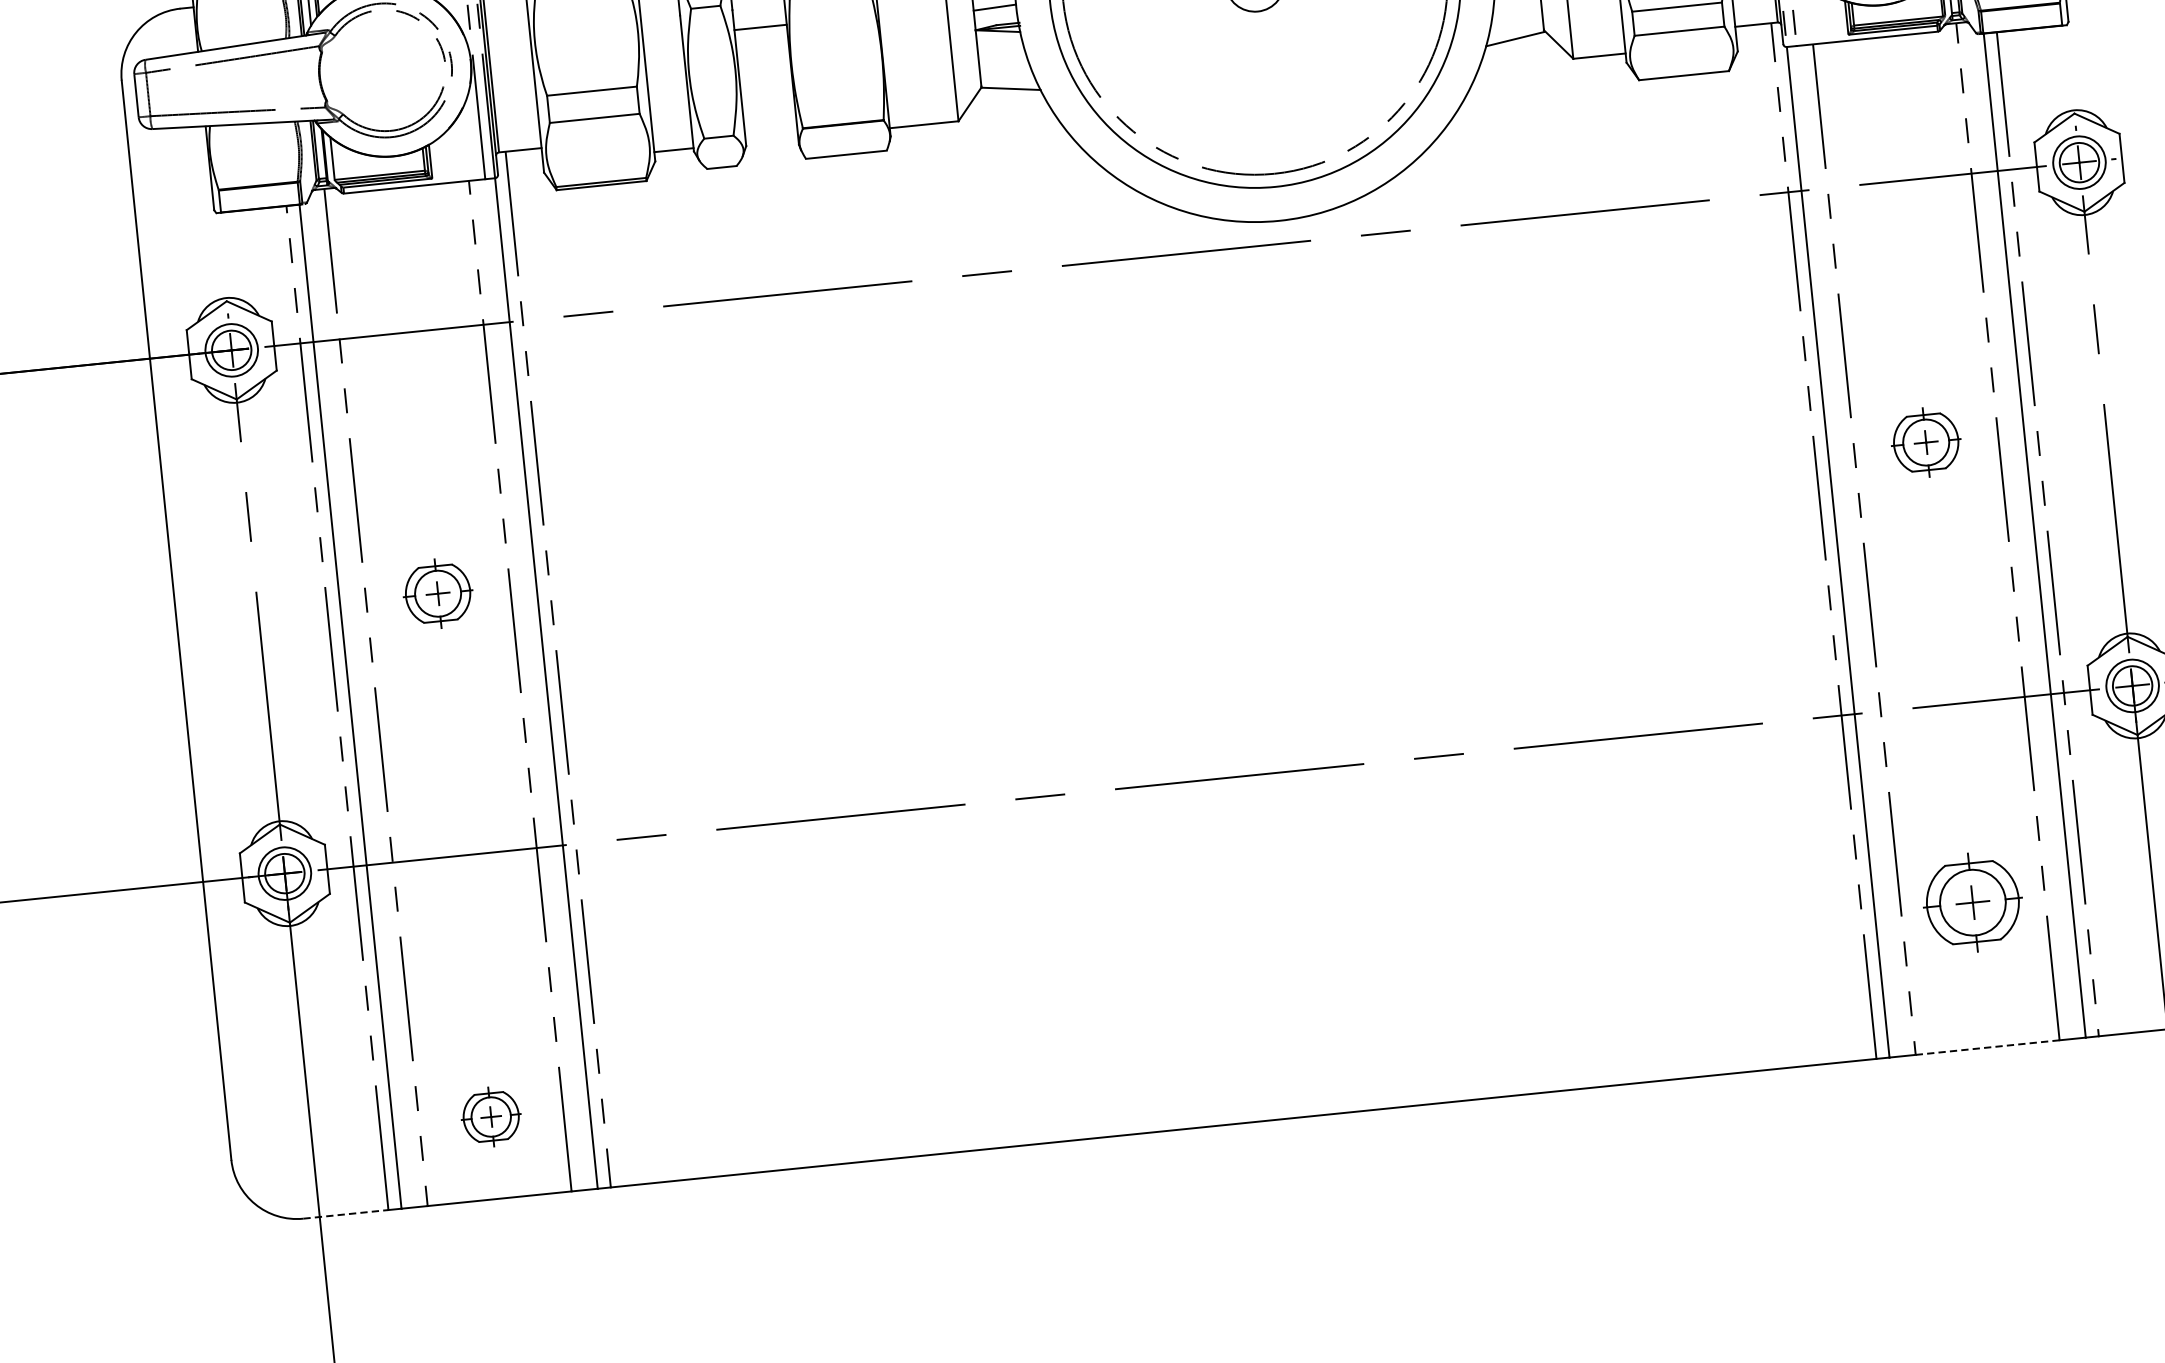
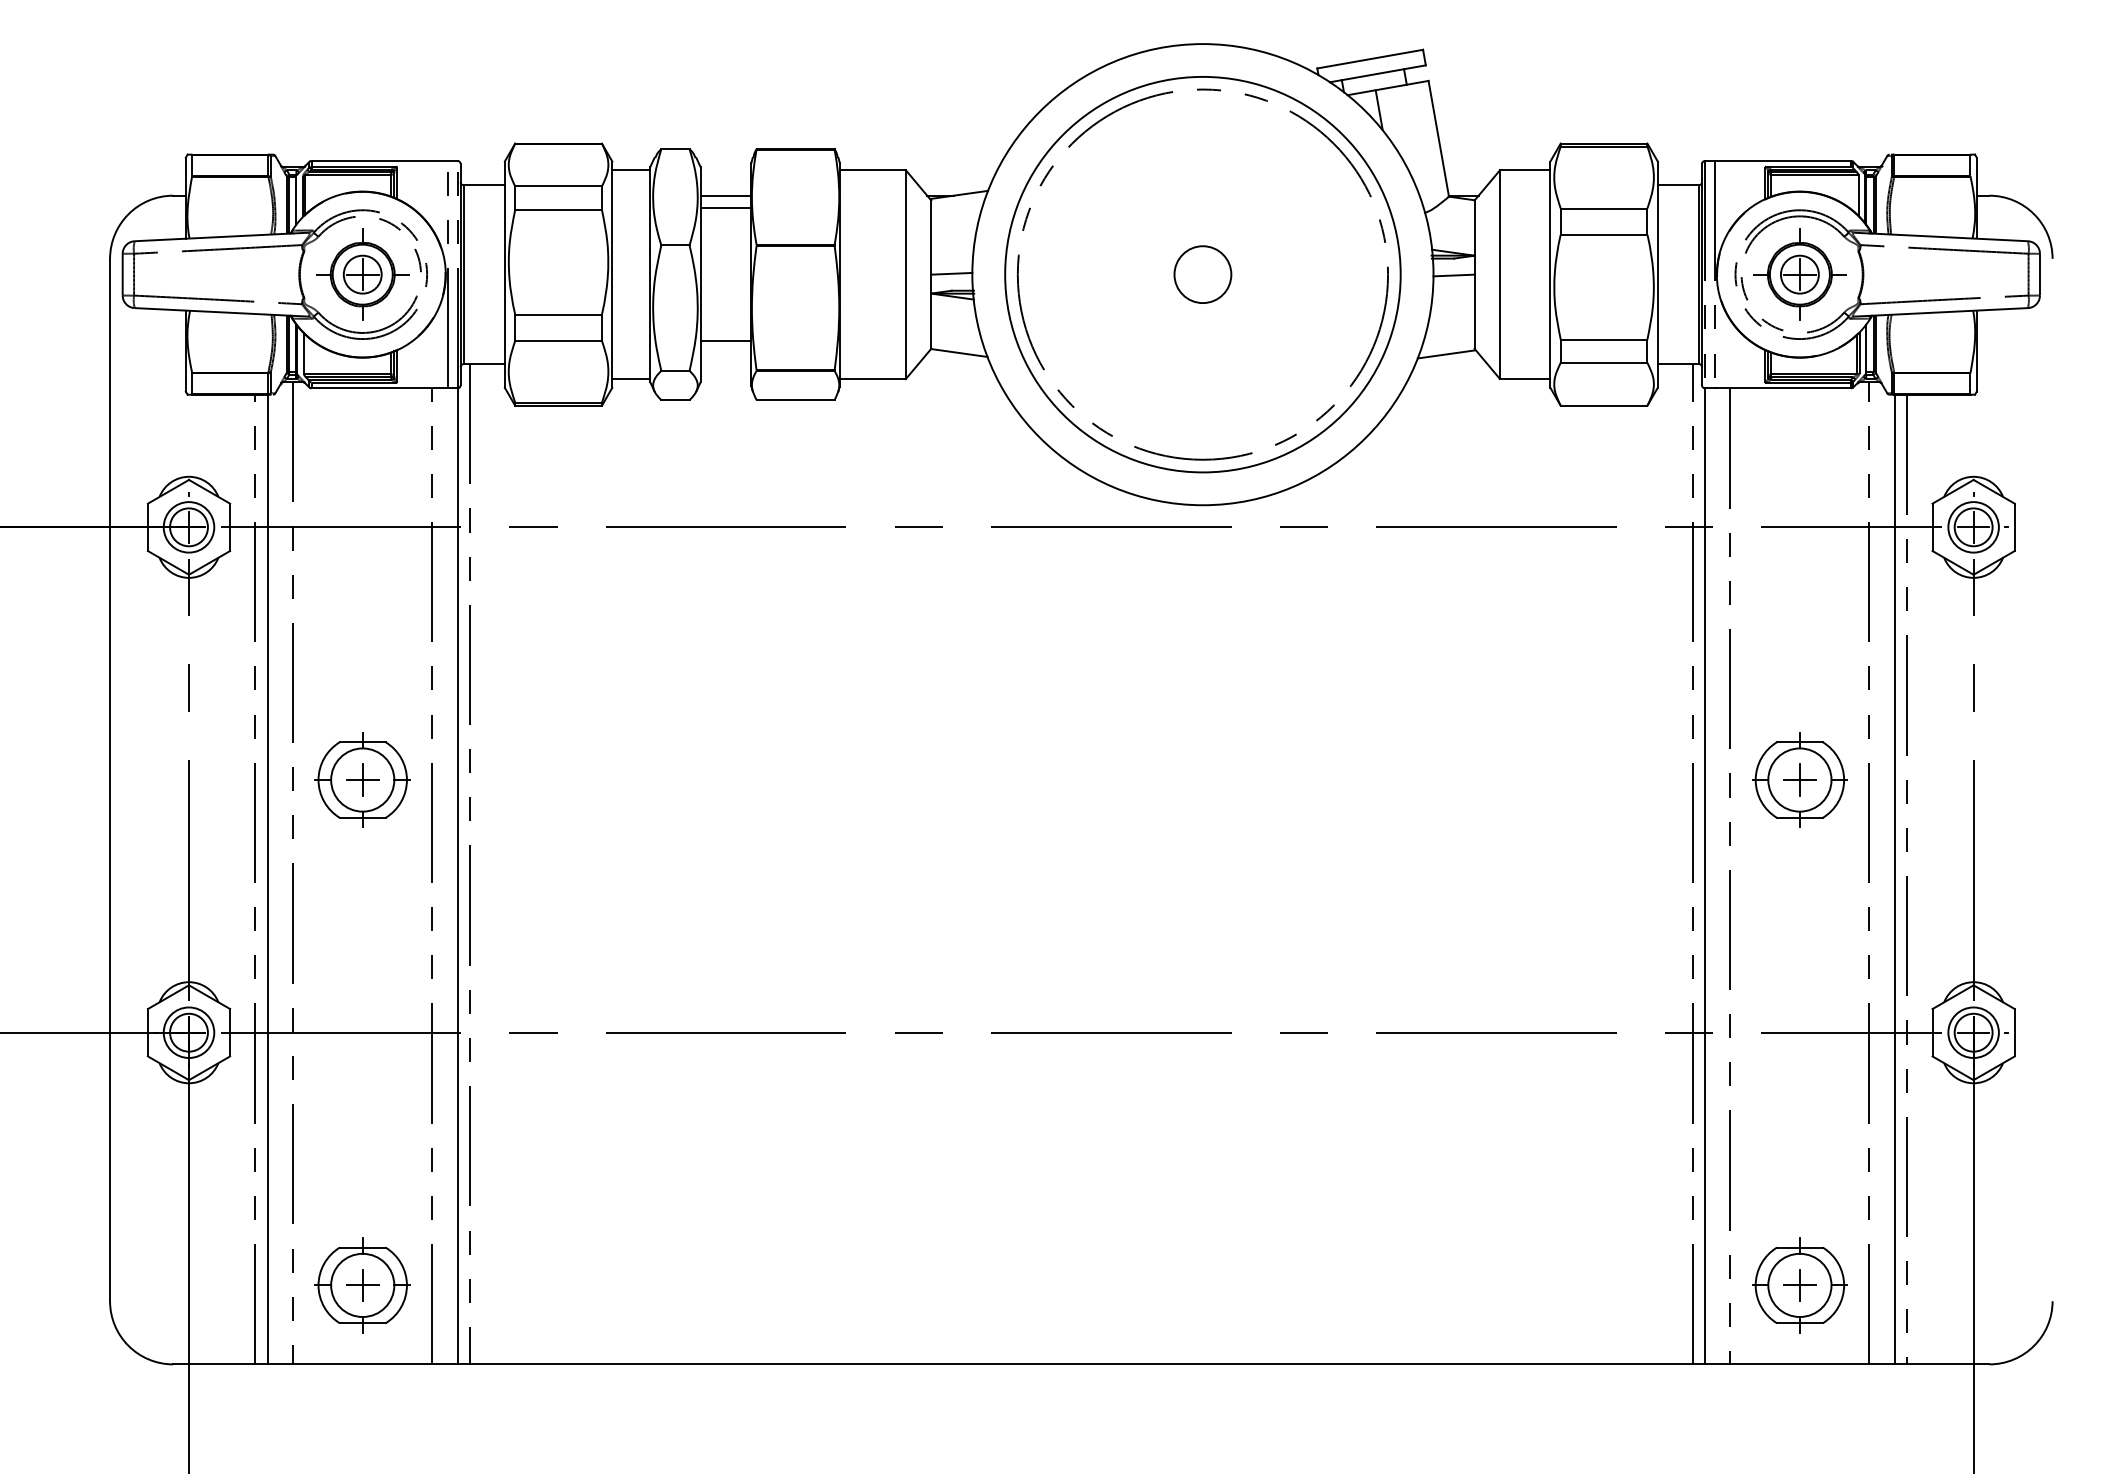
line: (760, 28) -> (725, 341), moved
part: (384, 70) -> (362, 274), added
part: (1925, 442) -> (1799, 779), size x1.43
part: (437, 593) -> (362, 779), size x1.43
part: (1972, 902) -> (1799, 1285), moved
line: (1988, 1047) -> (1800, 1364), dashed -> solid
part: (491, 1117) -> (362, 1285), size x1.67
line: (346, 1214) -> (214, 1364), dashed -> solid

